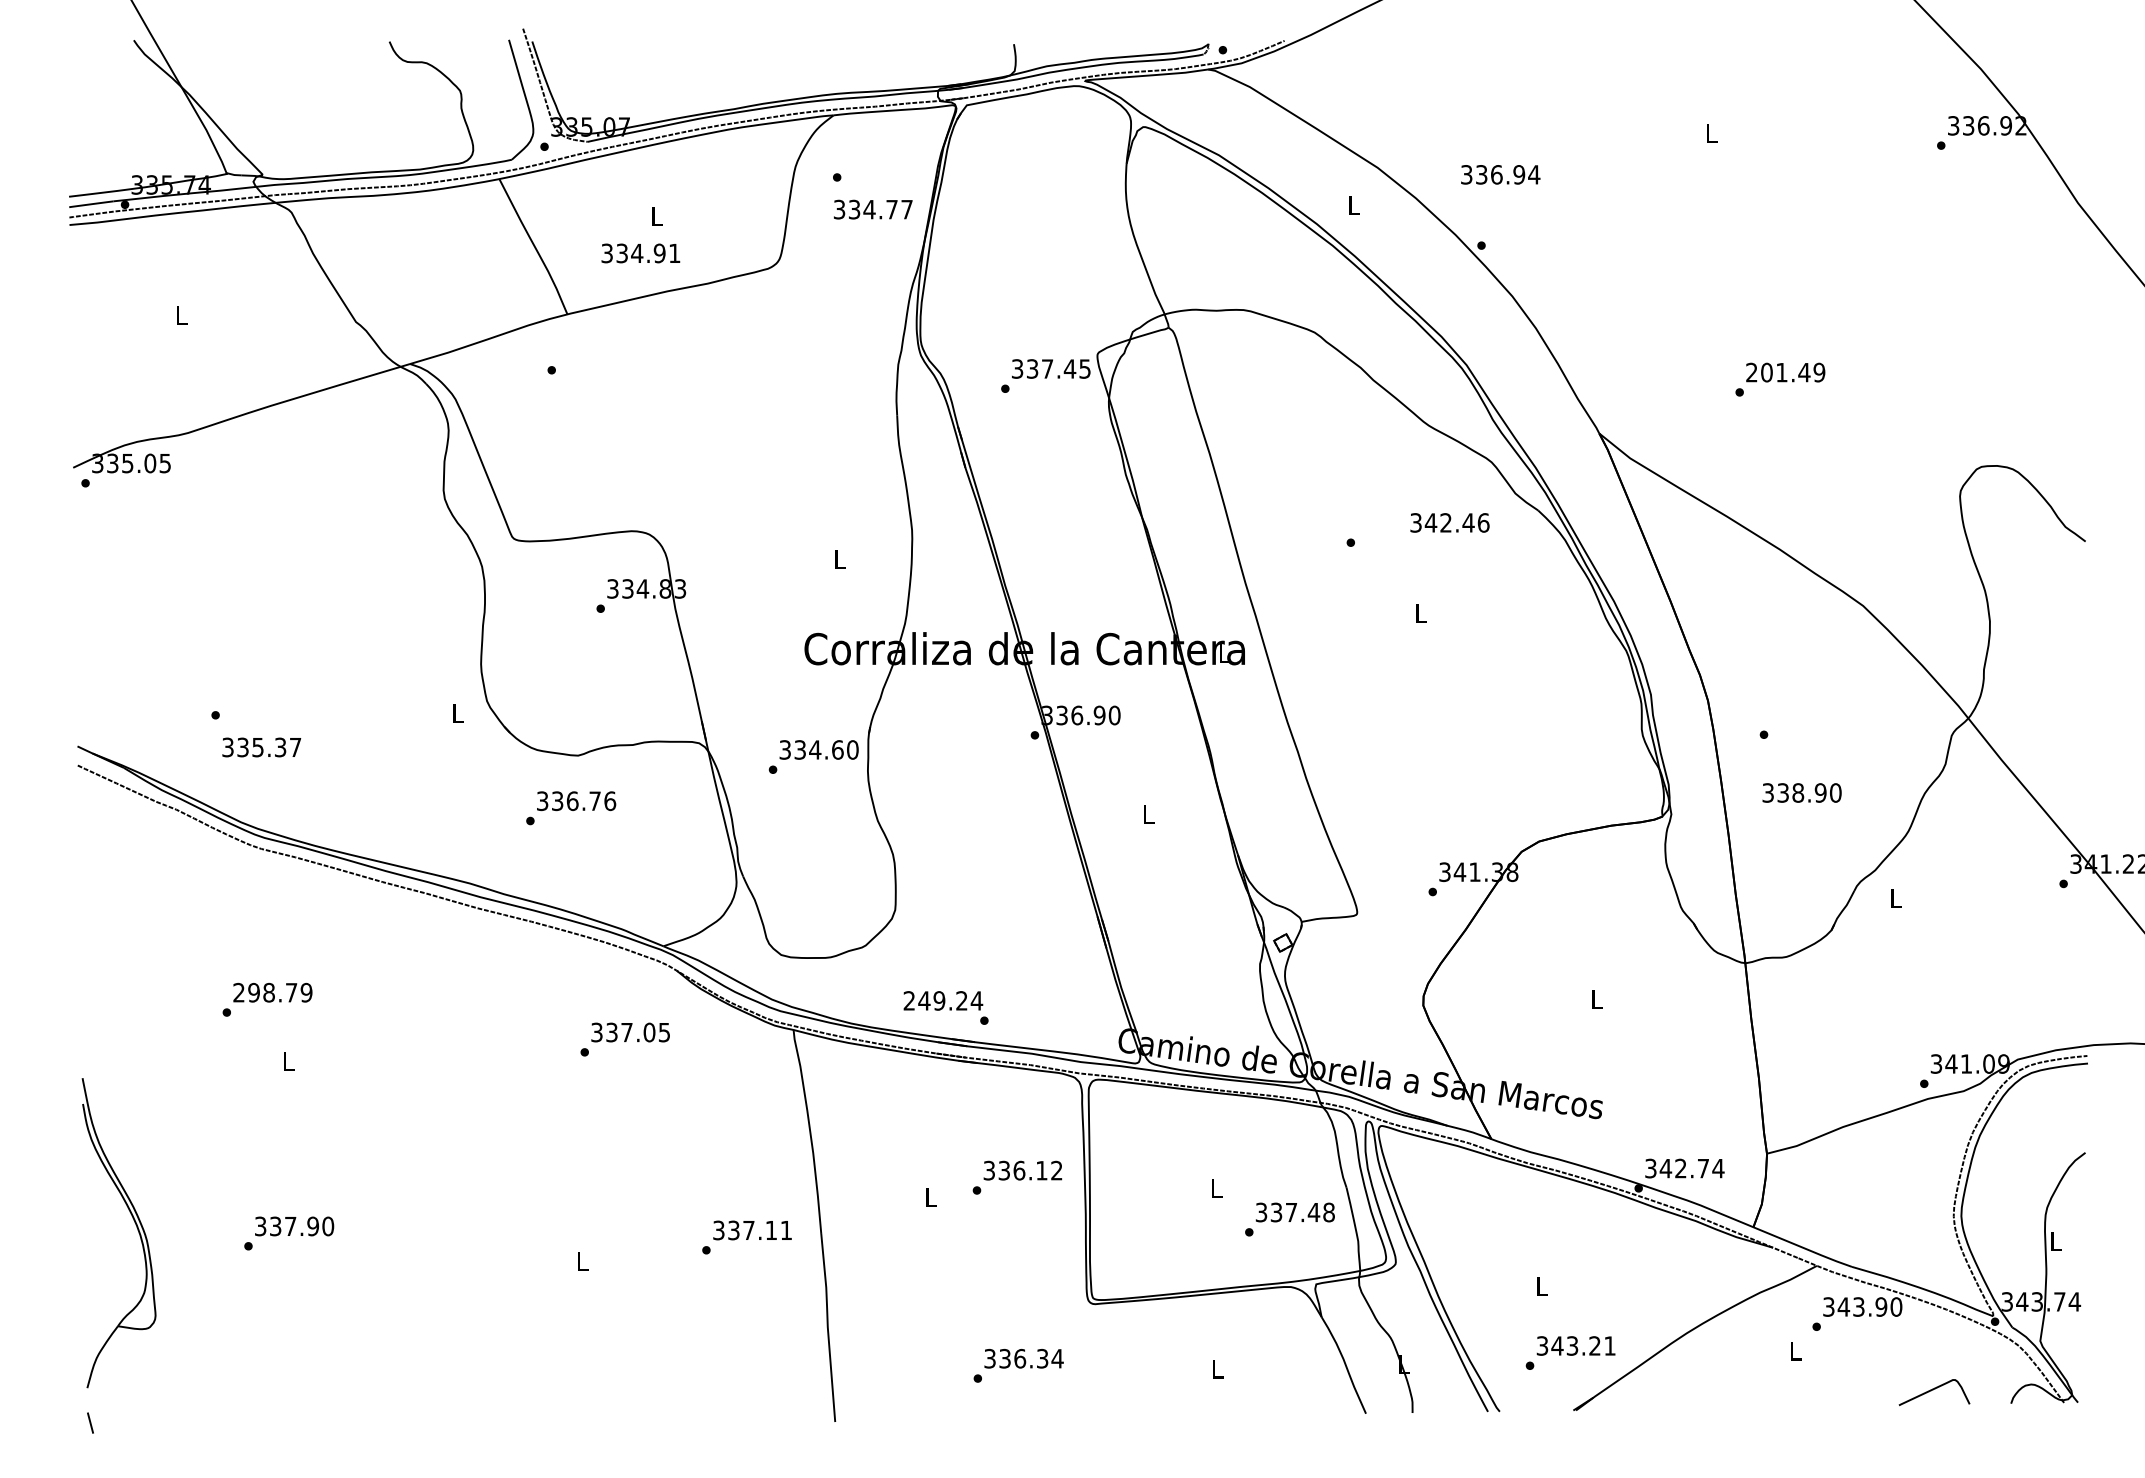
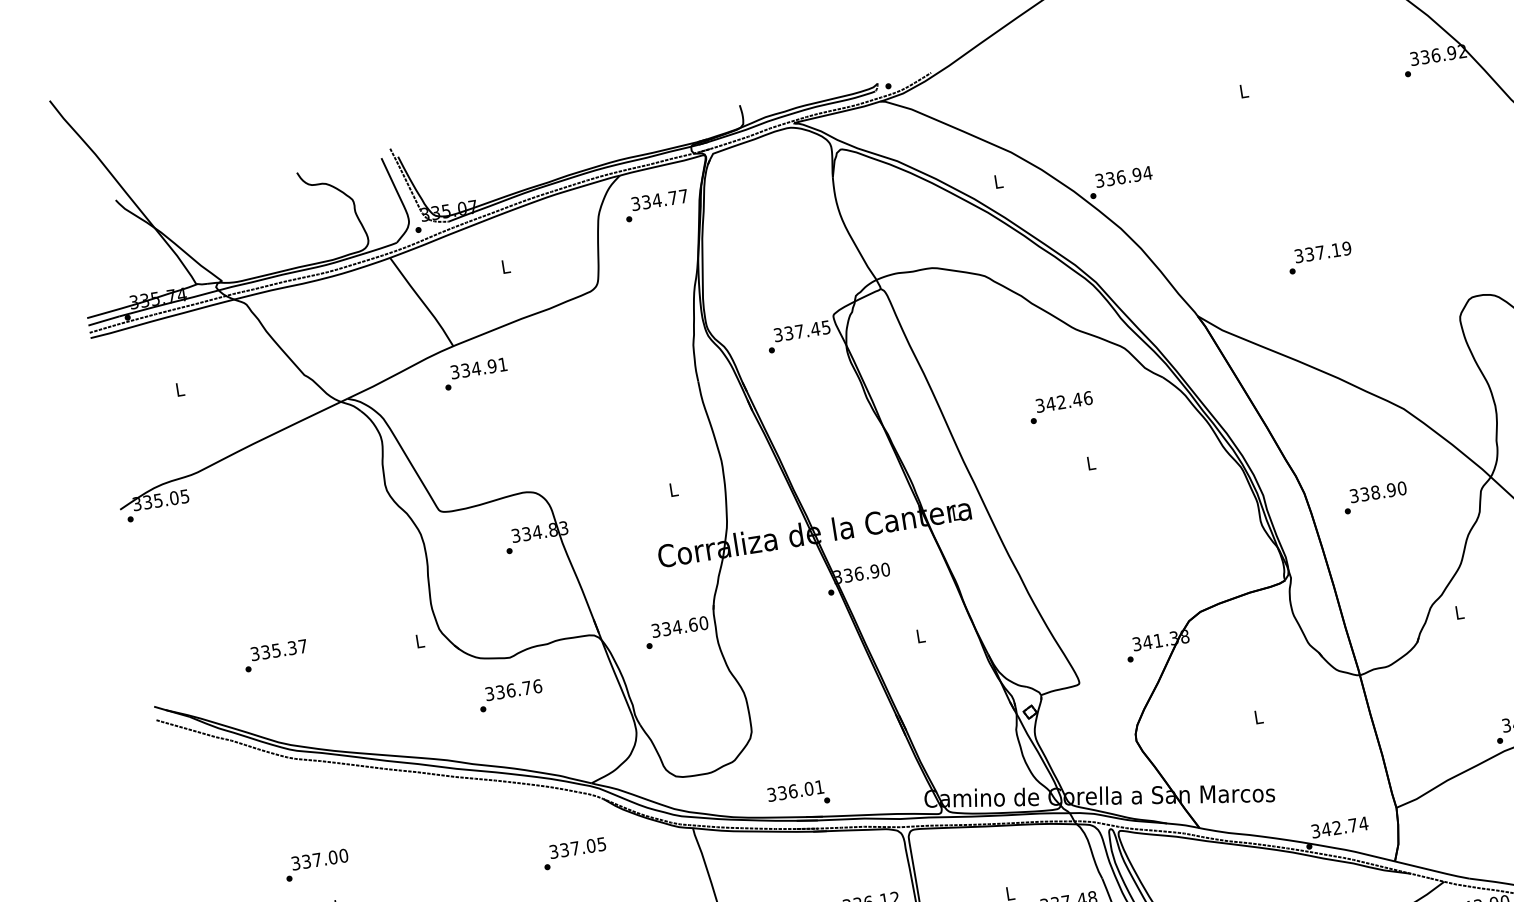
text: (1500, 174) -> (1123, 176), moved
text: (873, 209) -> (659, 199), moved
text: (640, 253) -> (478, 368), moved
text: (1778, 372) -> (1317, 253), 201.49 -> 337.19
text: (1449, 522) -> (1063, 401), moved
text: (261, 747) -> (278, 650), moved
text: (1801, 792) -> (1377, 491), moved
text: (272, 992) -> (319, 859), 298.79 -> 337.00
text: (943, 1000) -> (795, 790), 249.24 -> 336.01

